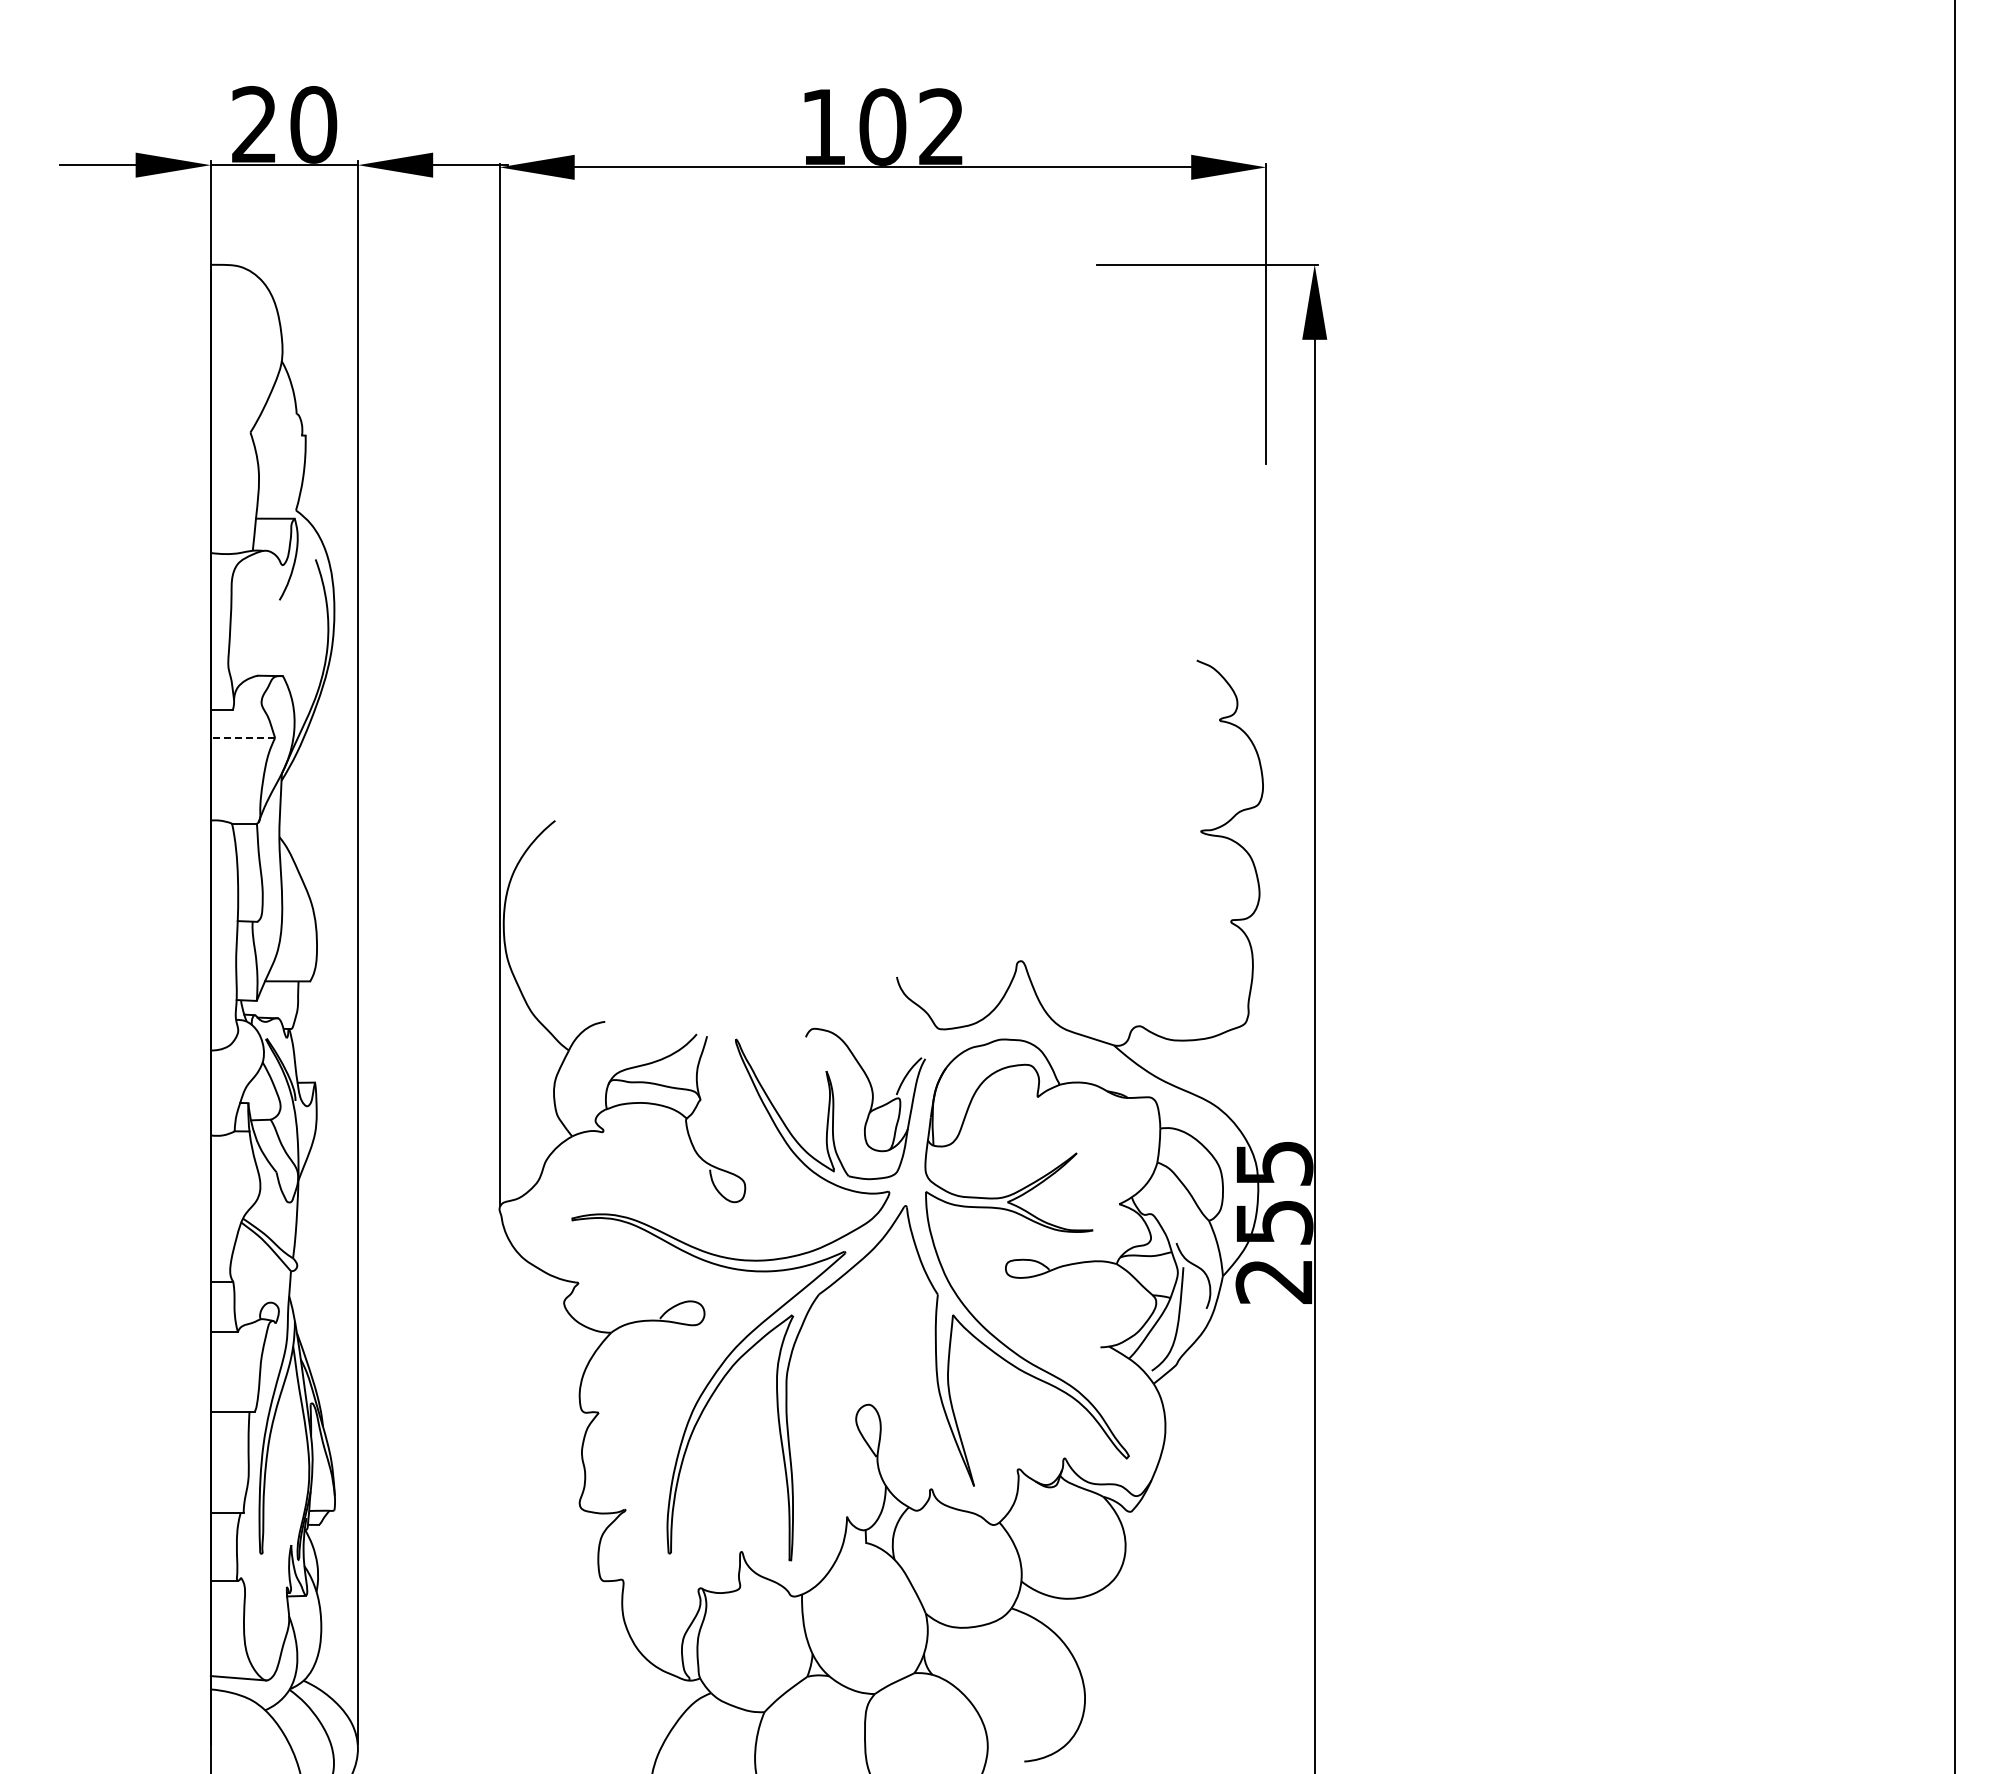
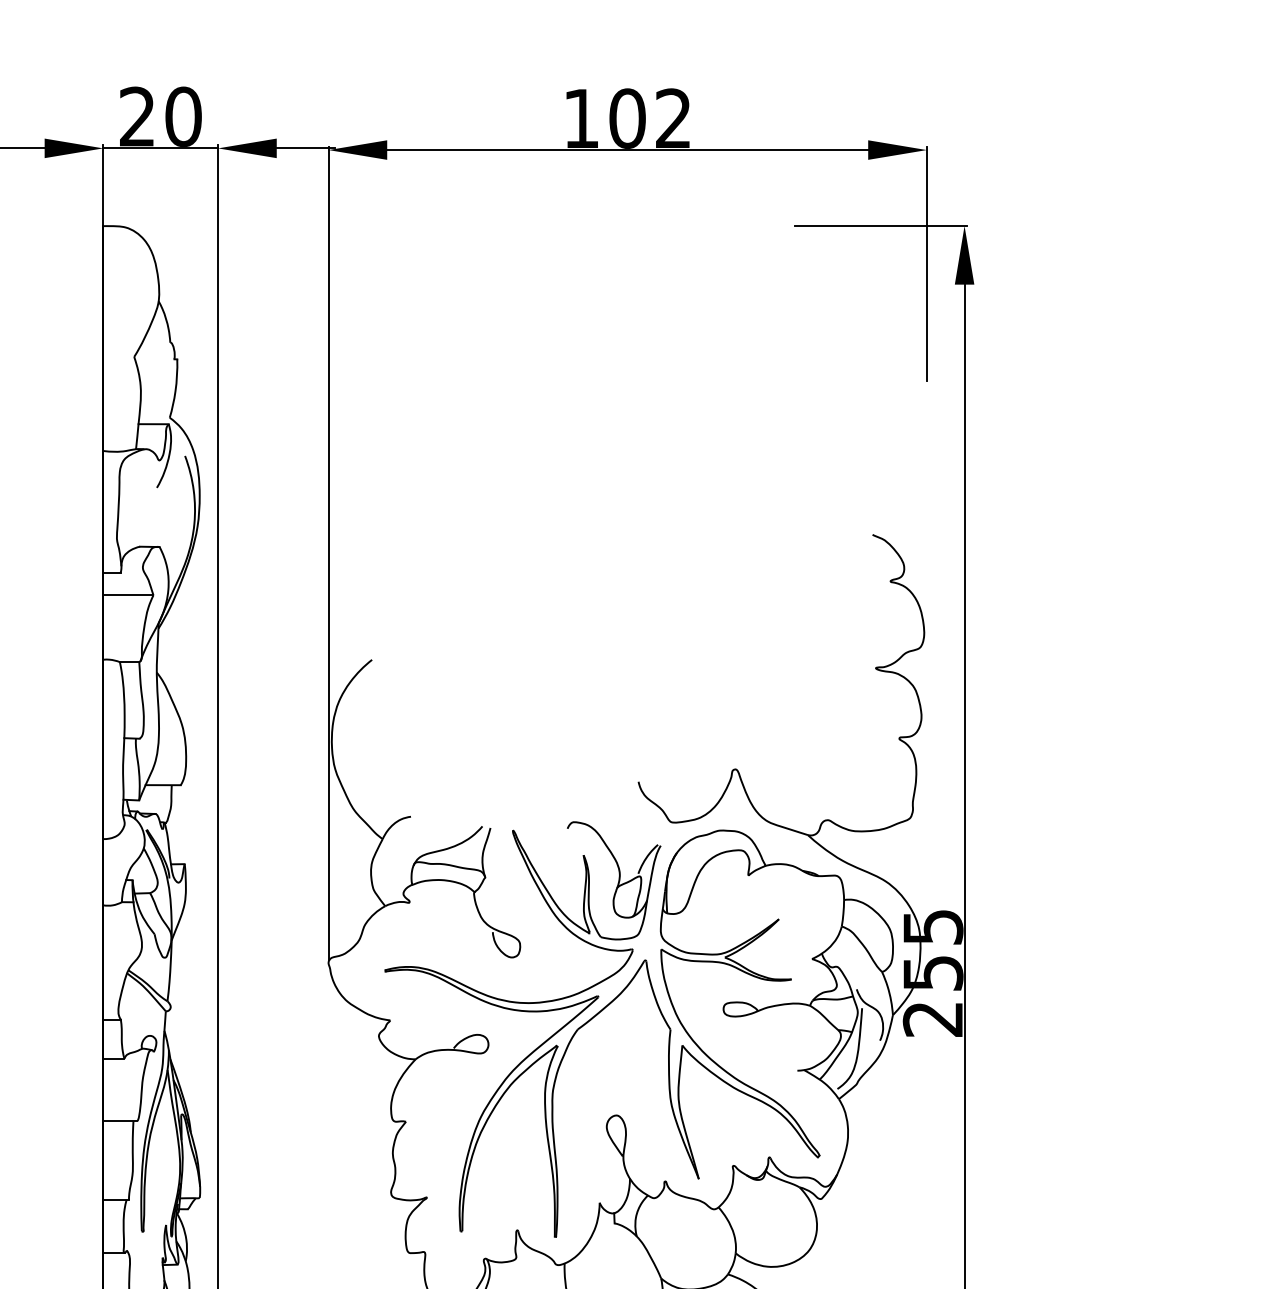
line: (242, 738) -> (128, 595), dashed -> solid

